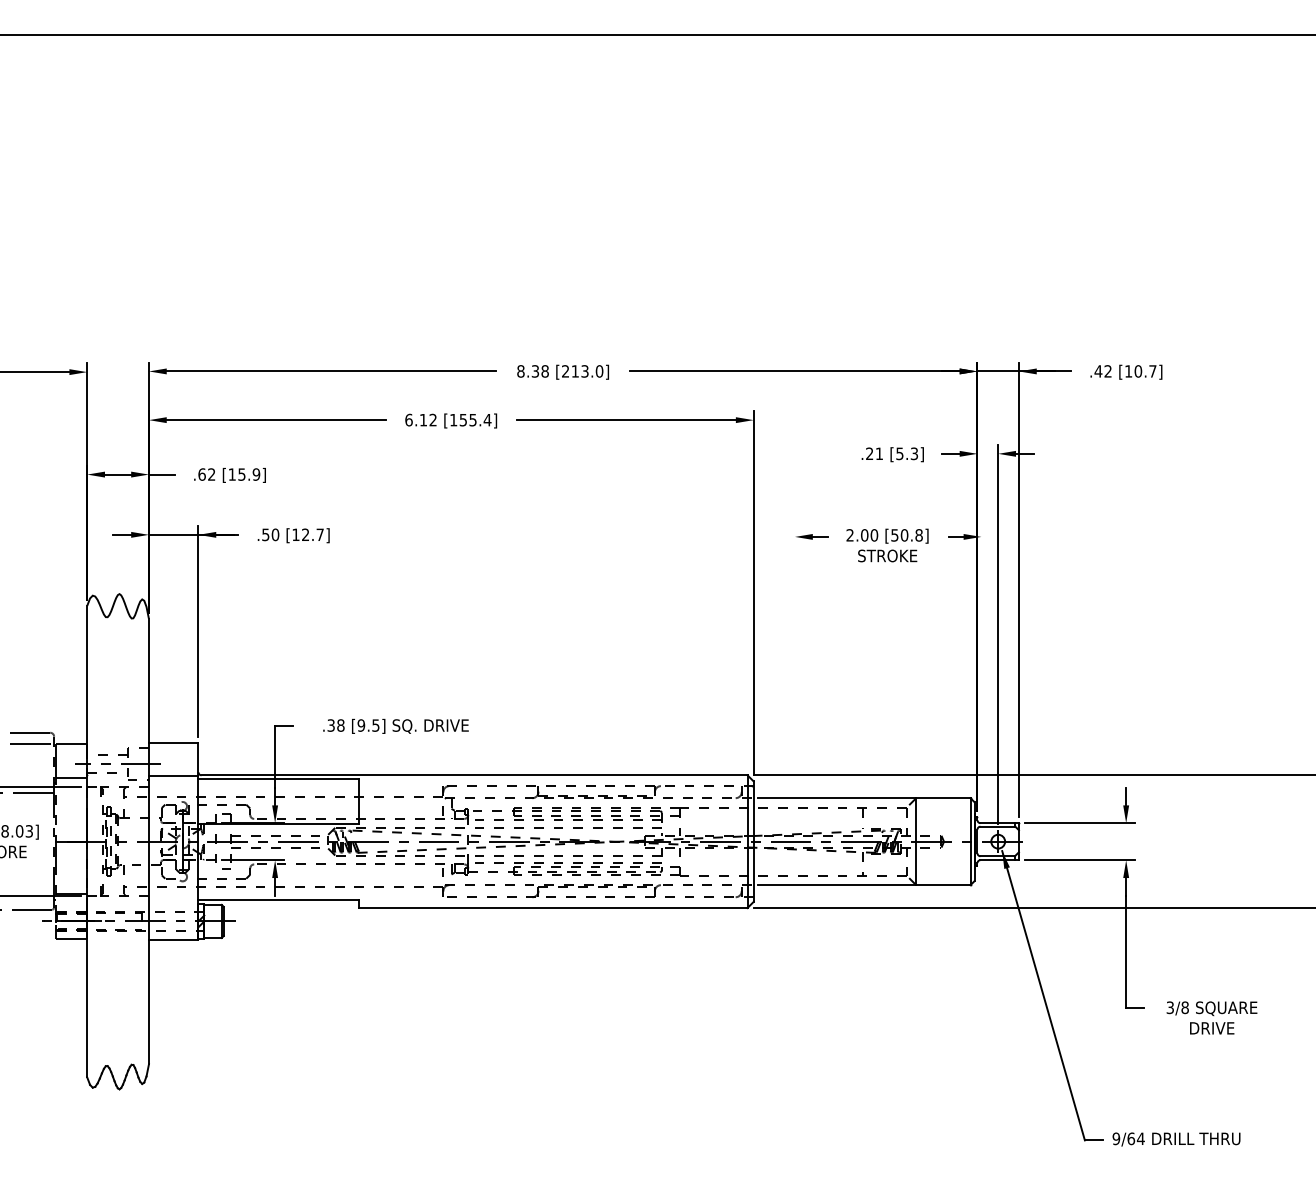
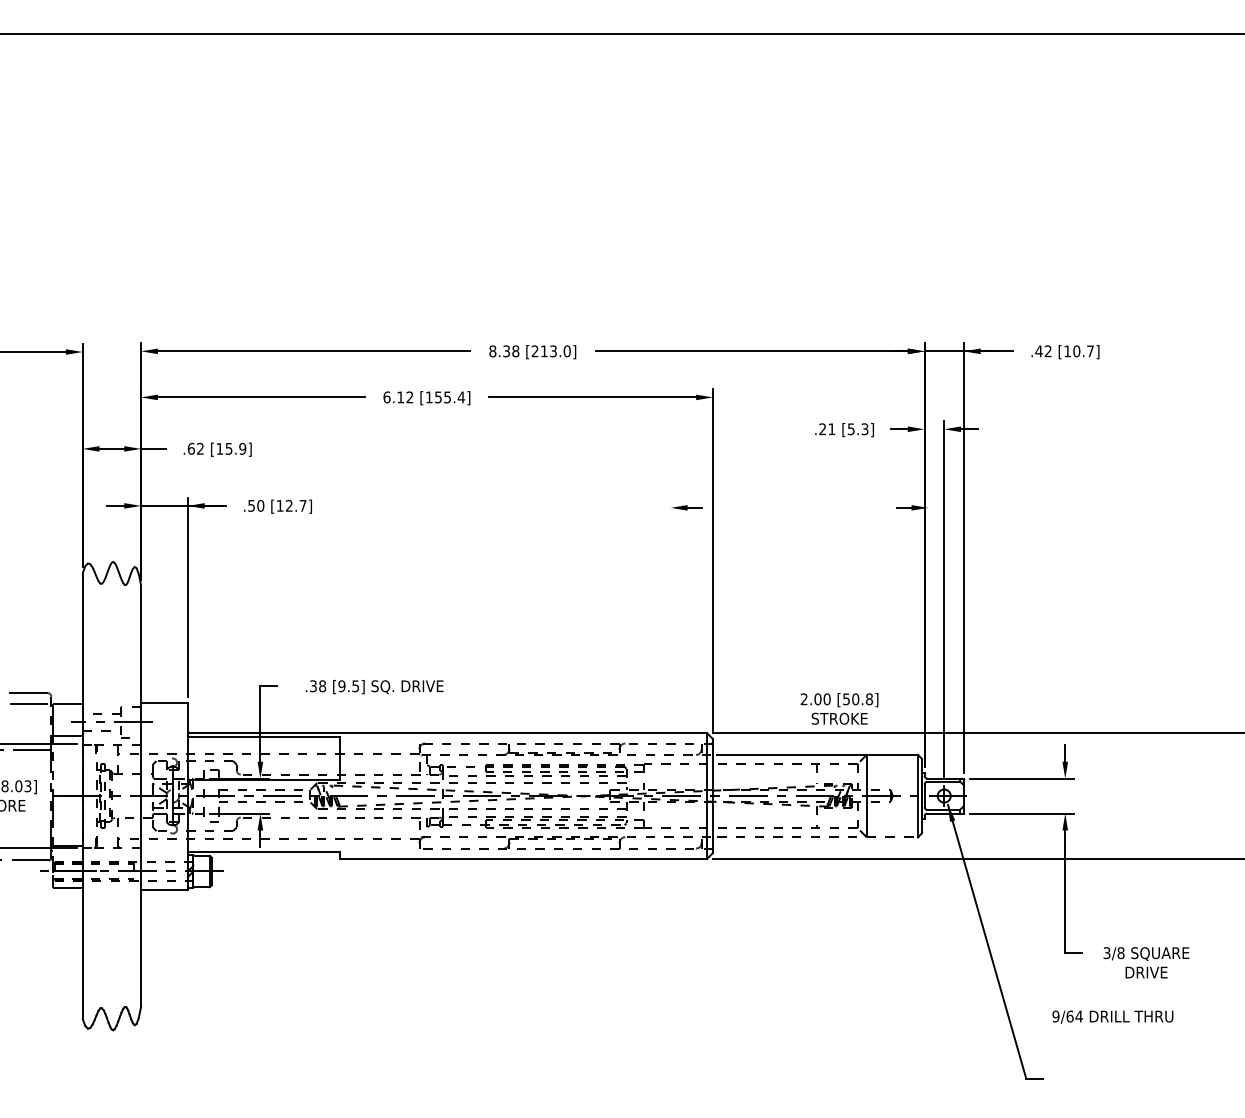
part: (811, 536) -> (686, 507), moved
text: (887, 545) -> (839, 708), moved
line: (173, 776) -> (164, 734), removed
line: (864, 885) -> (817, 837), solid -> dashed
text: (1176, 1139) -> (1112, 1017), moved

